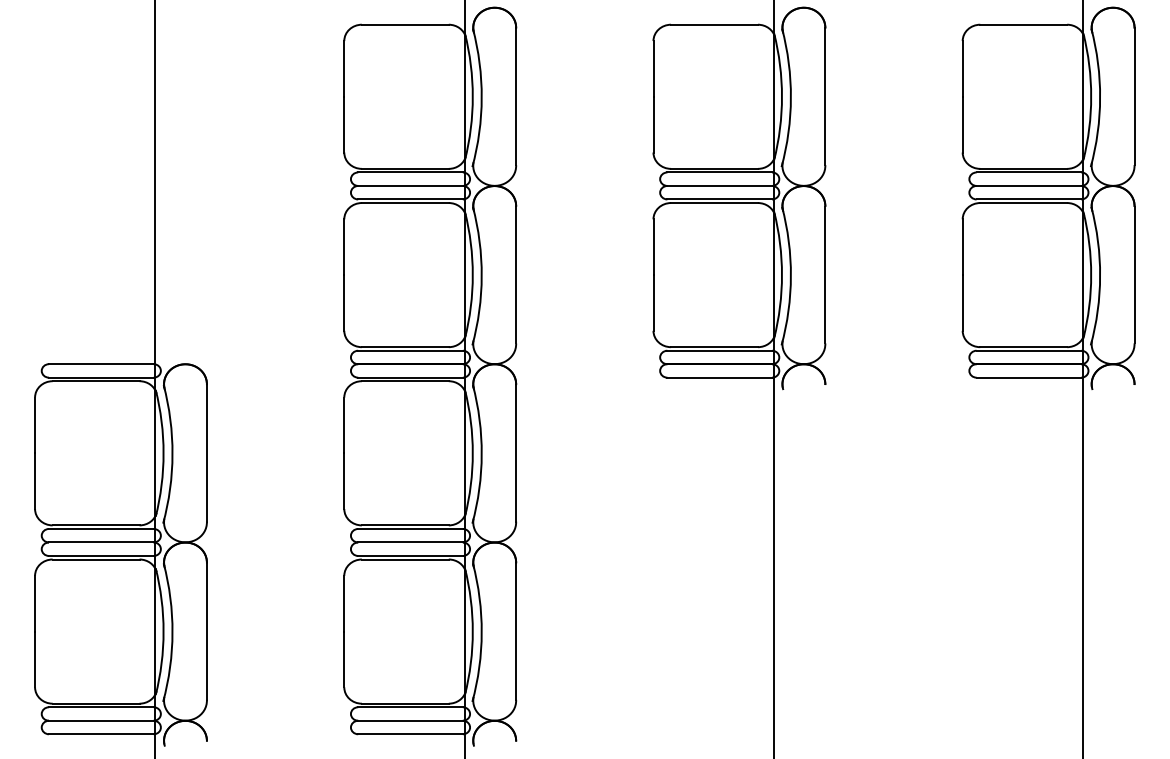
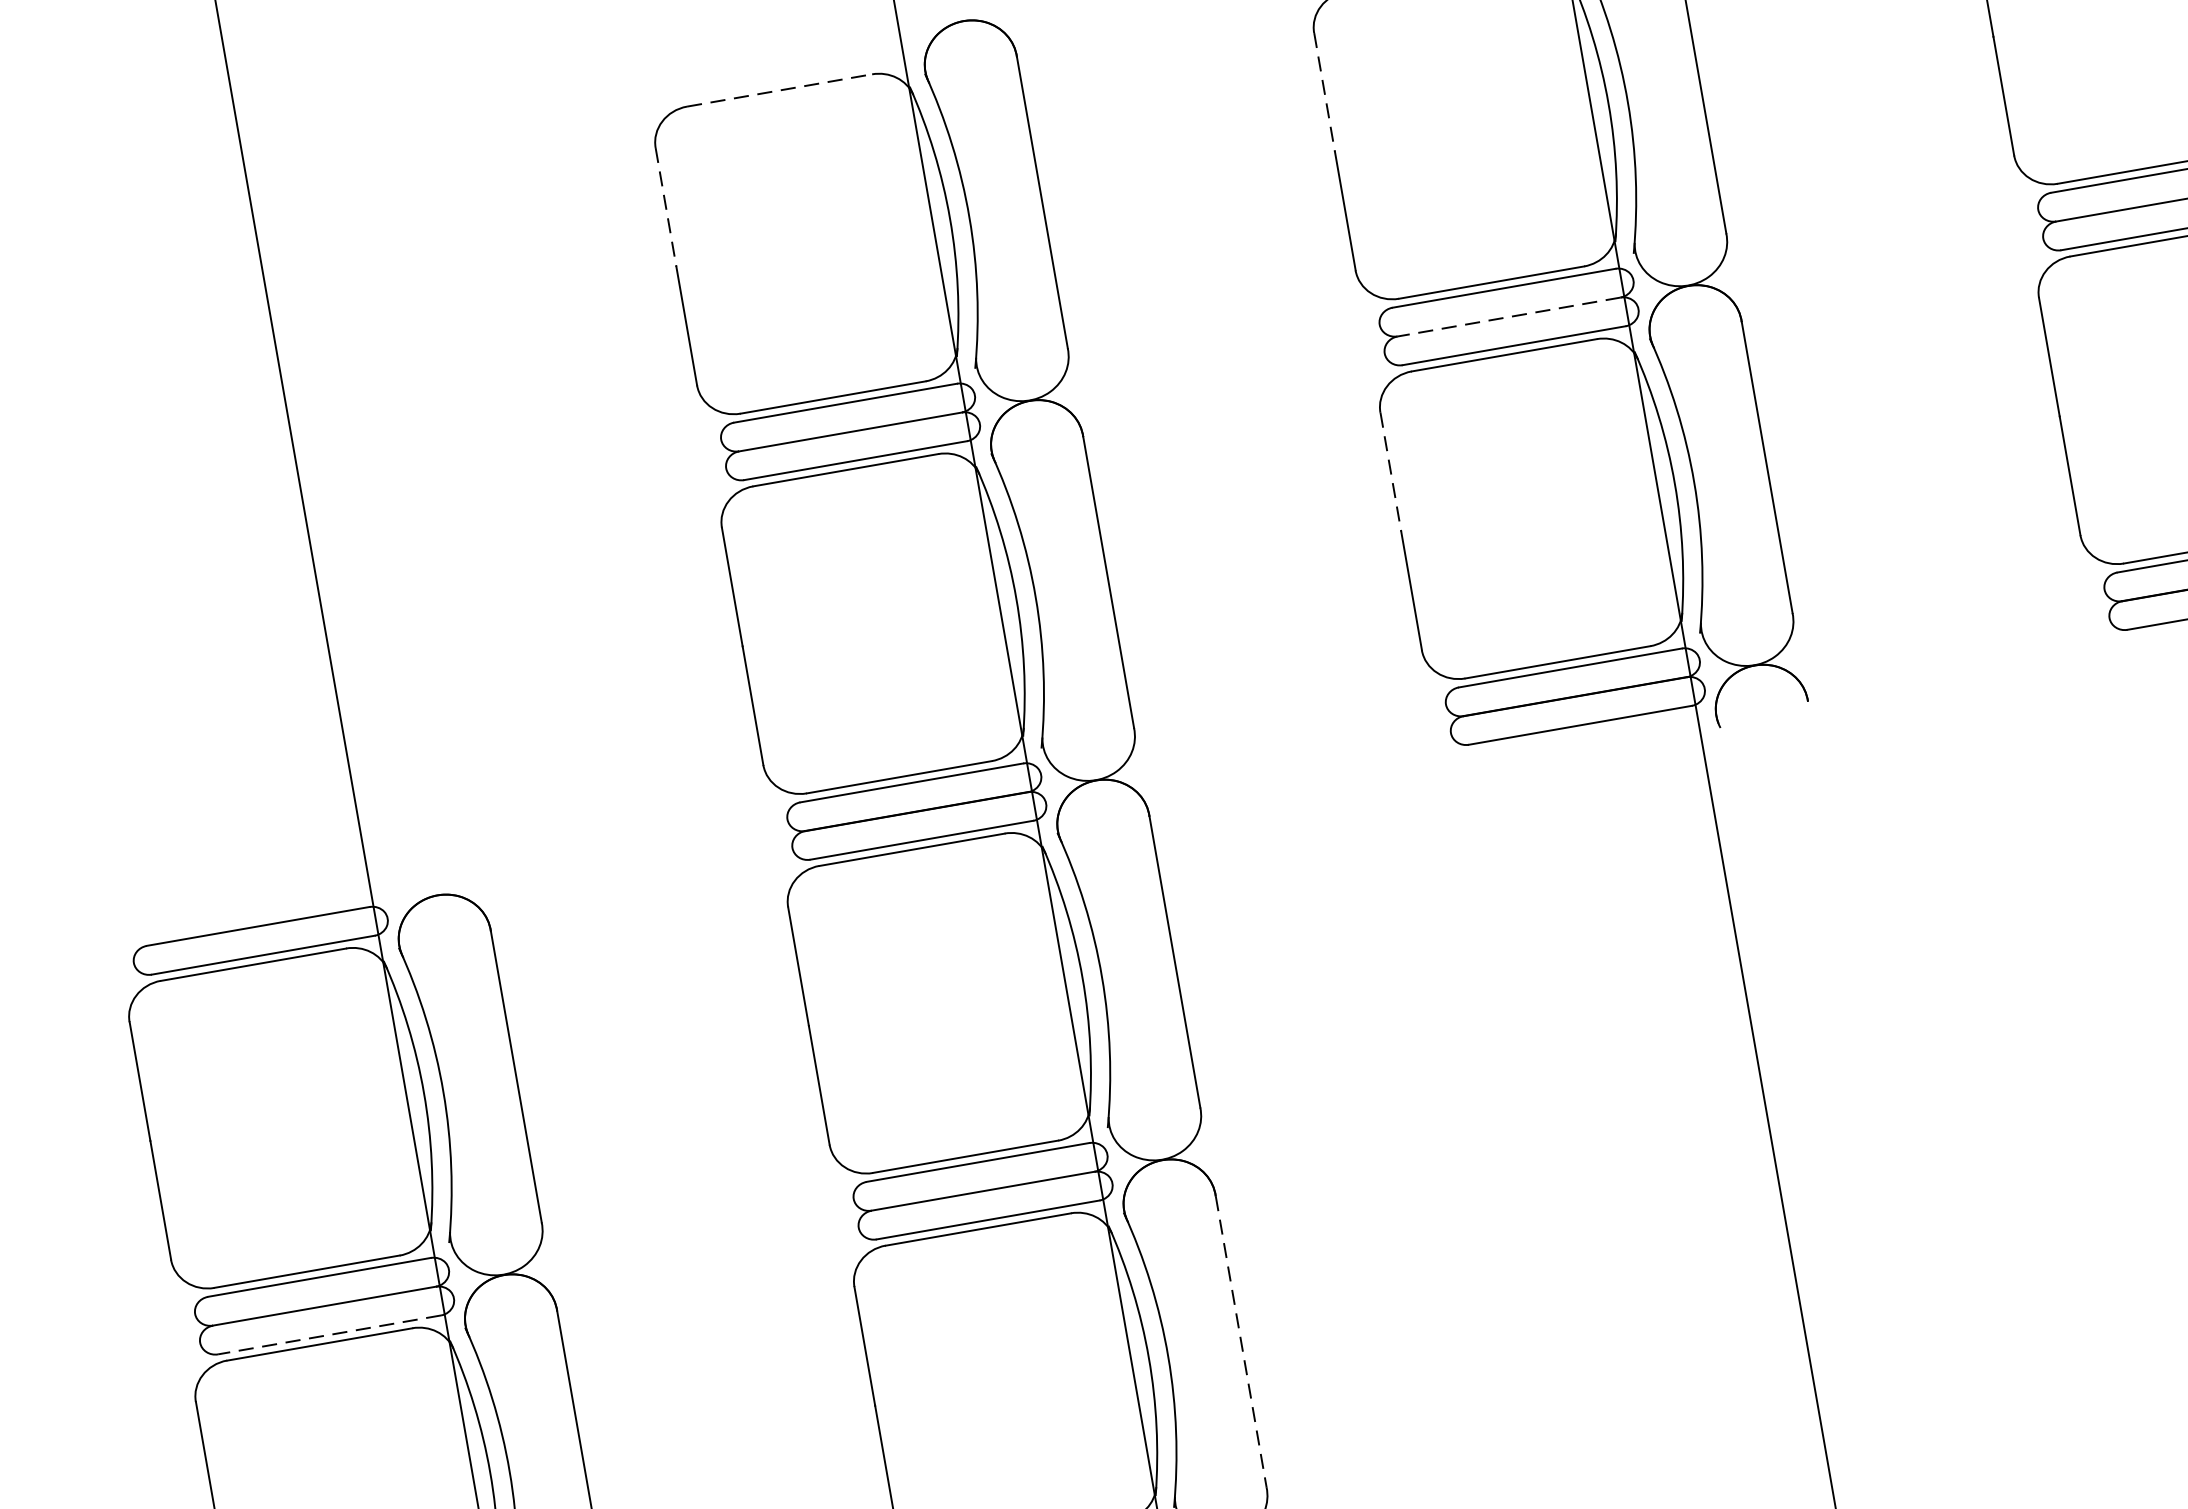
line: (405, 24) -> (779, 89), solid -> dashed
line: (344, 68) -> (666, 206), solid -> dashed
line: (653, 68) -> (1324, 91), solid -> dashed
line: (719, 185) -> (1508, 316), solid -> dashed
line: (653, 247) -> (1390, 472), solid -> dashed
line: (100, 555) -> (327, 1334), solid -> dashed
line: (516, 632) -> (1242, 1343), solid -> dashed

